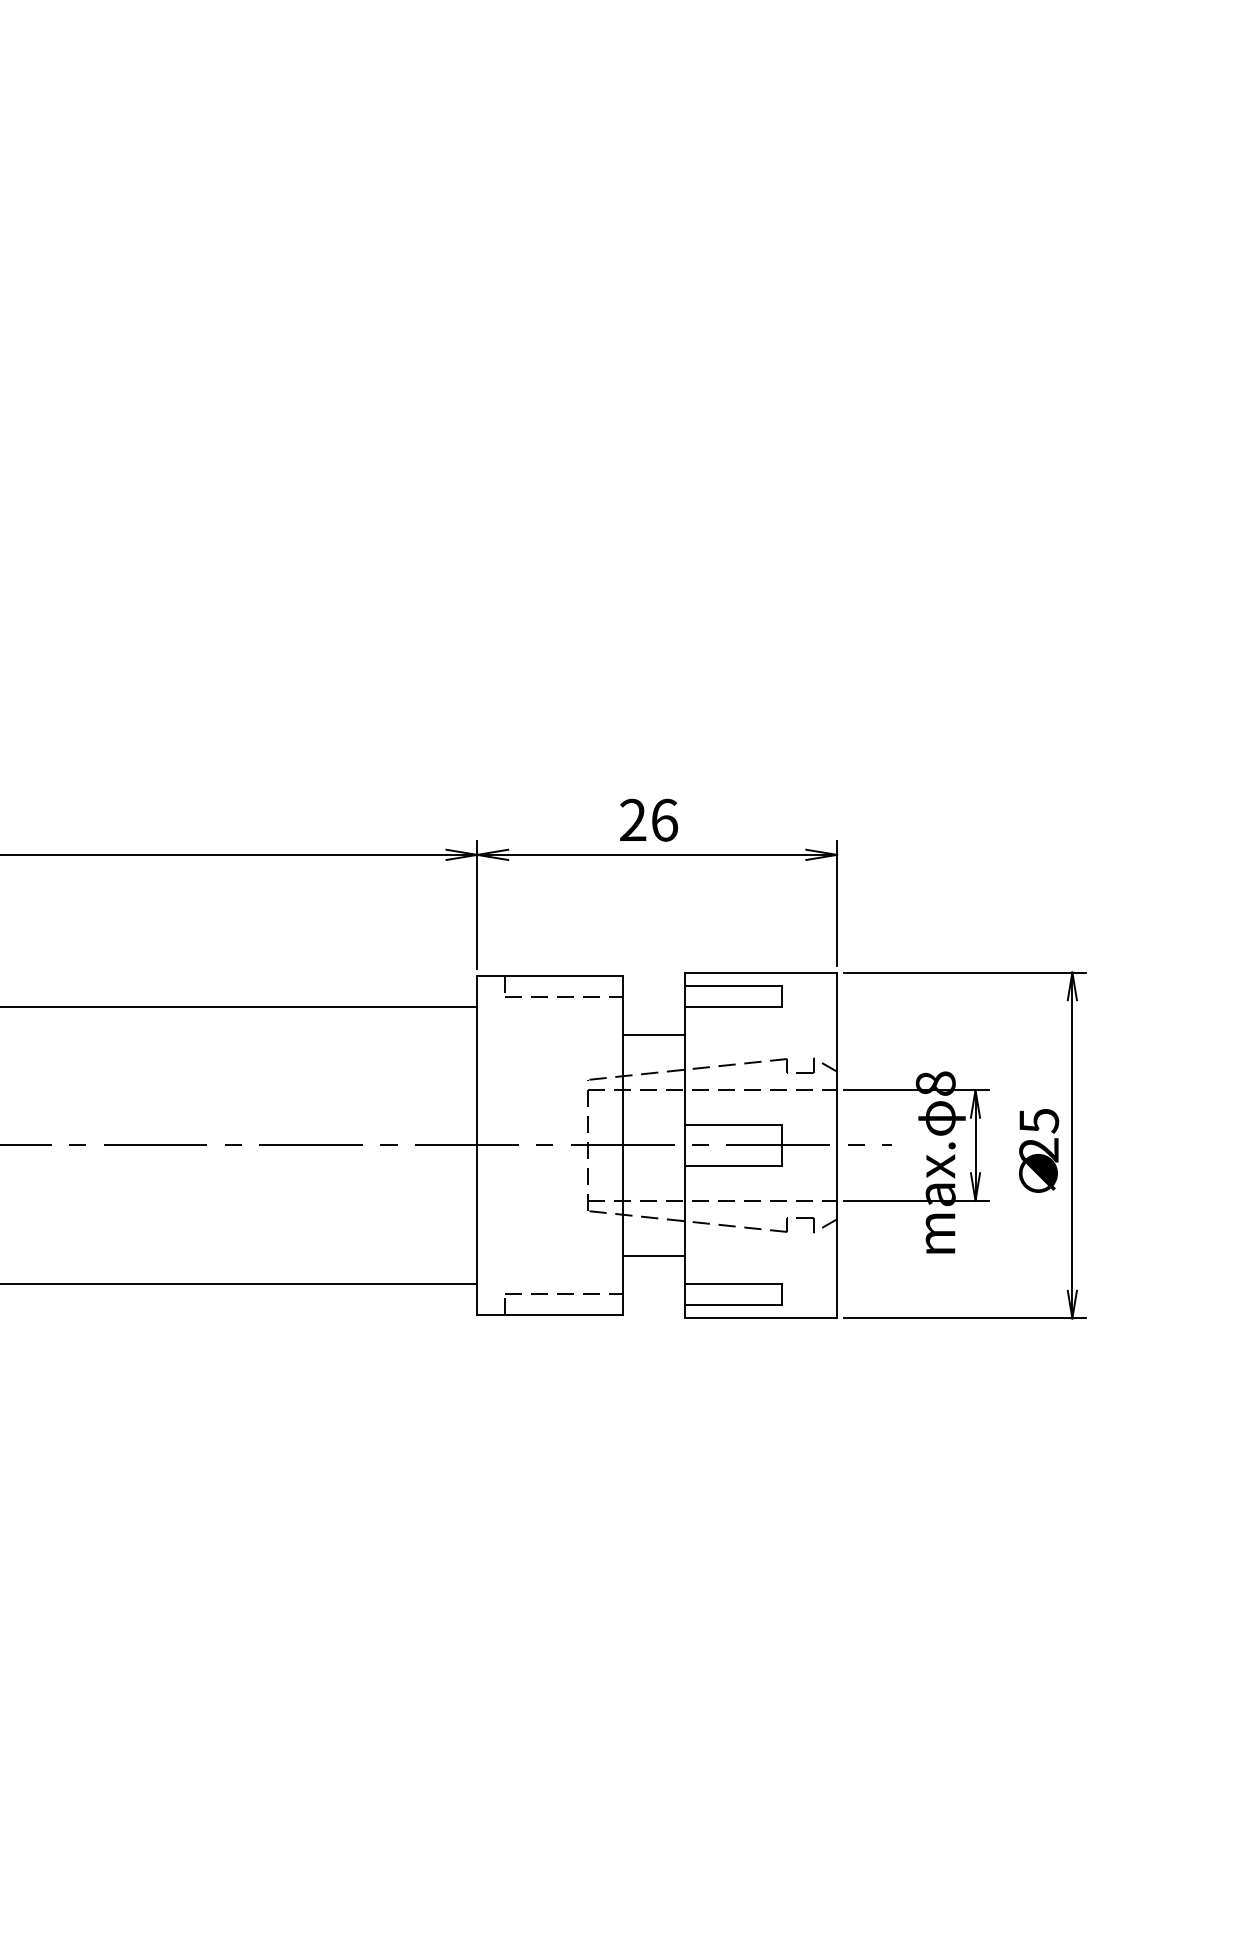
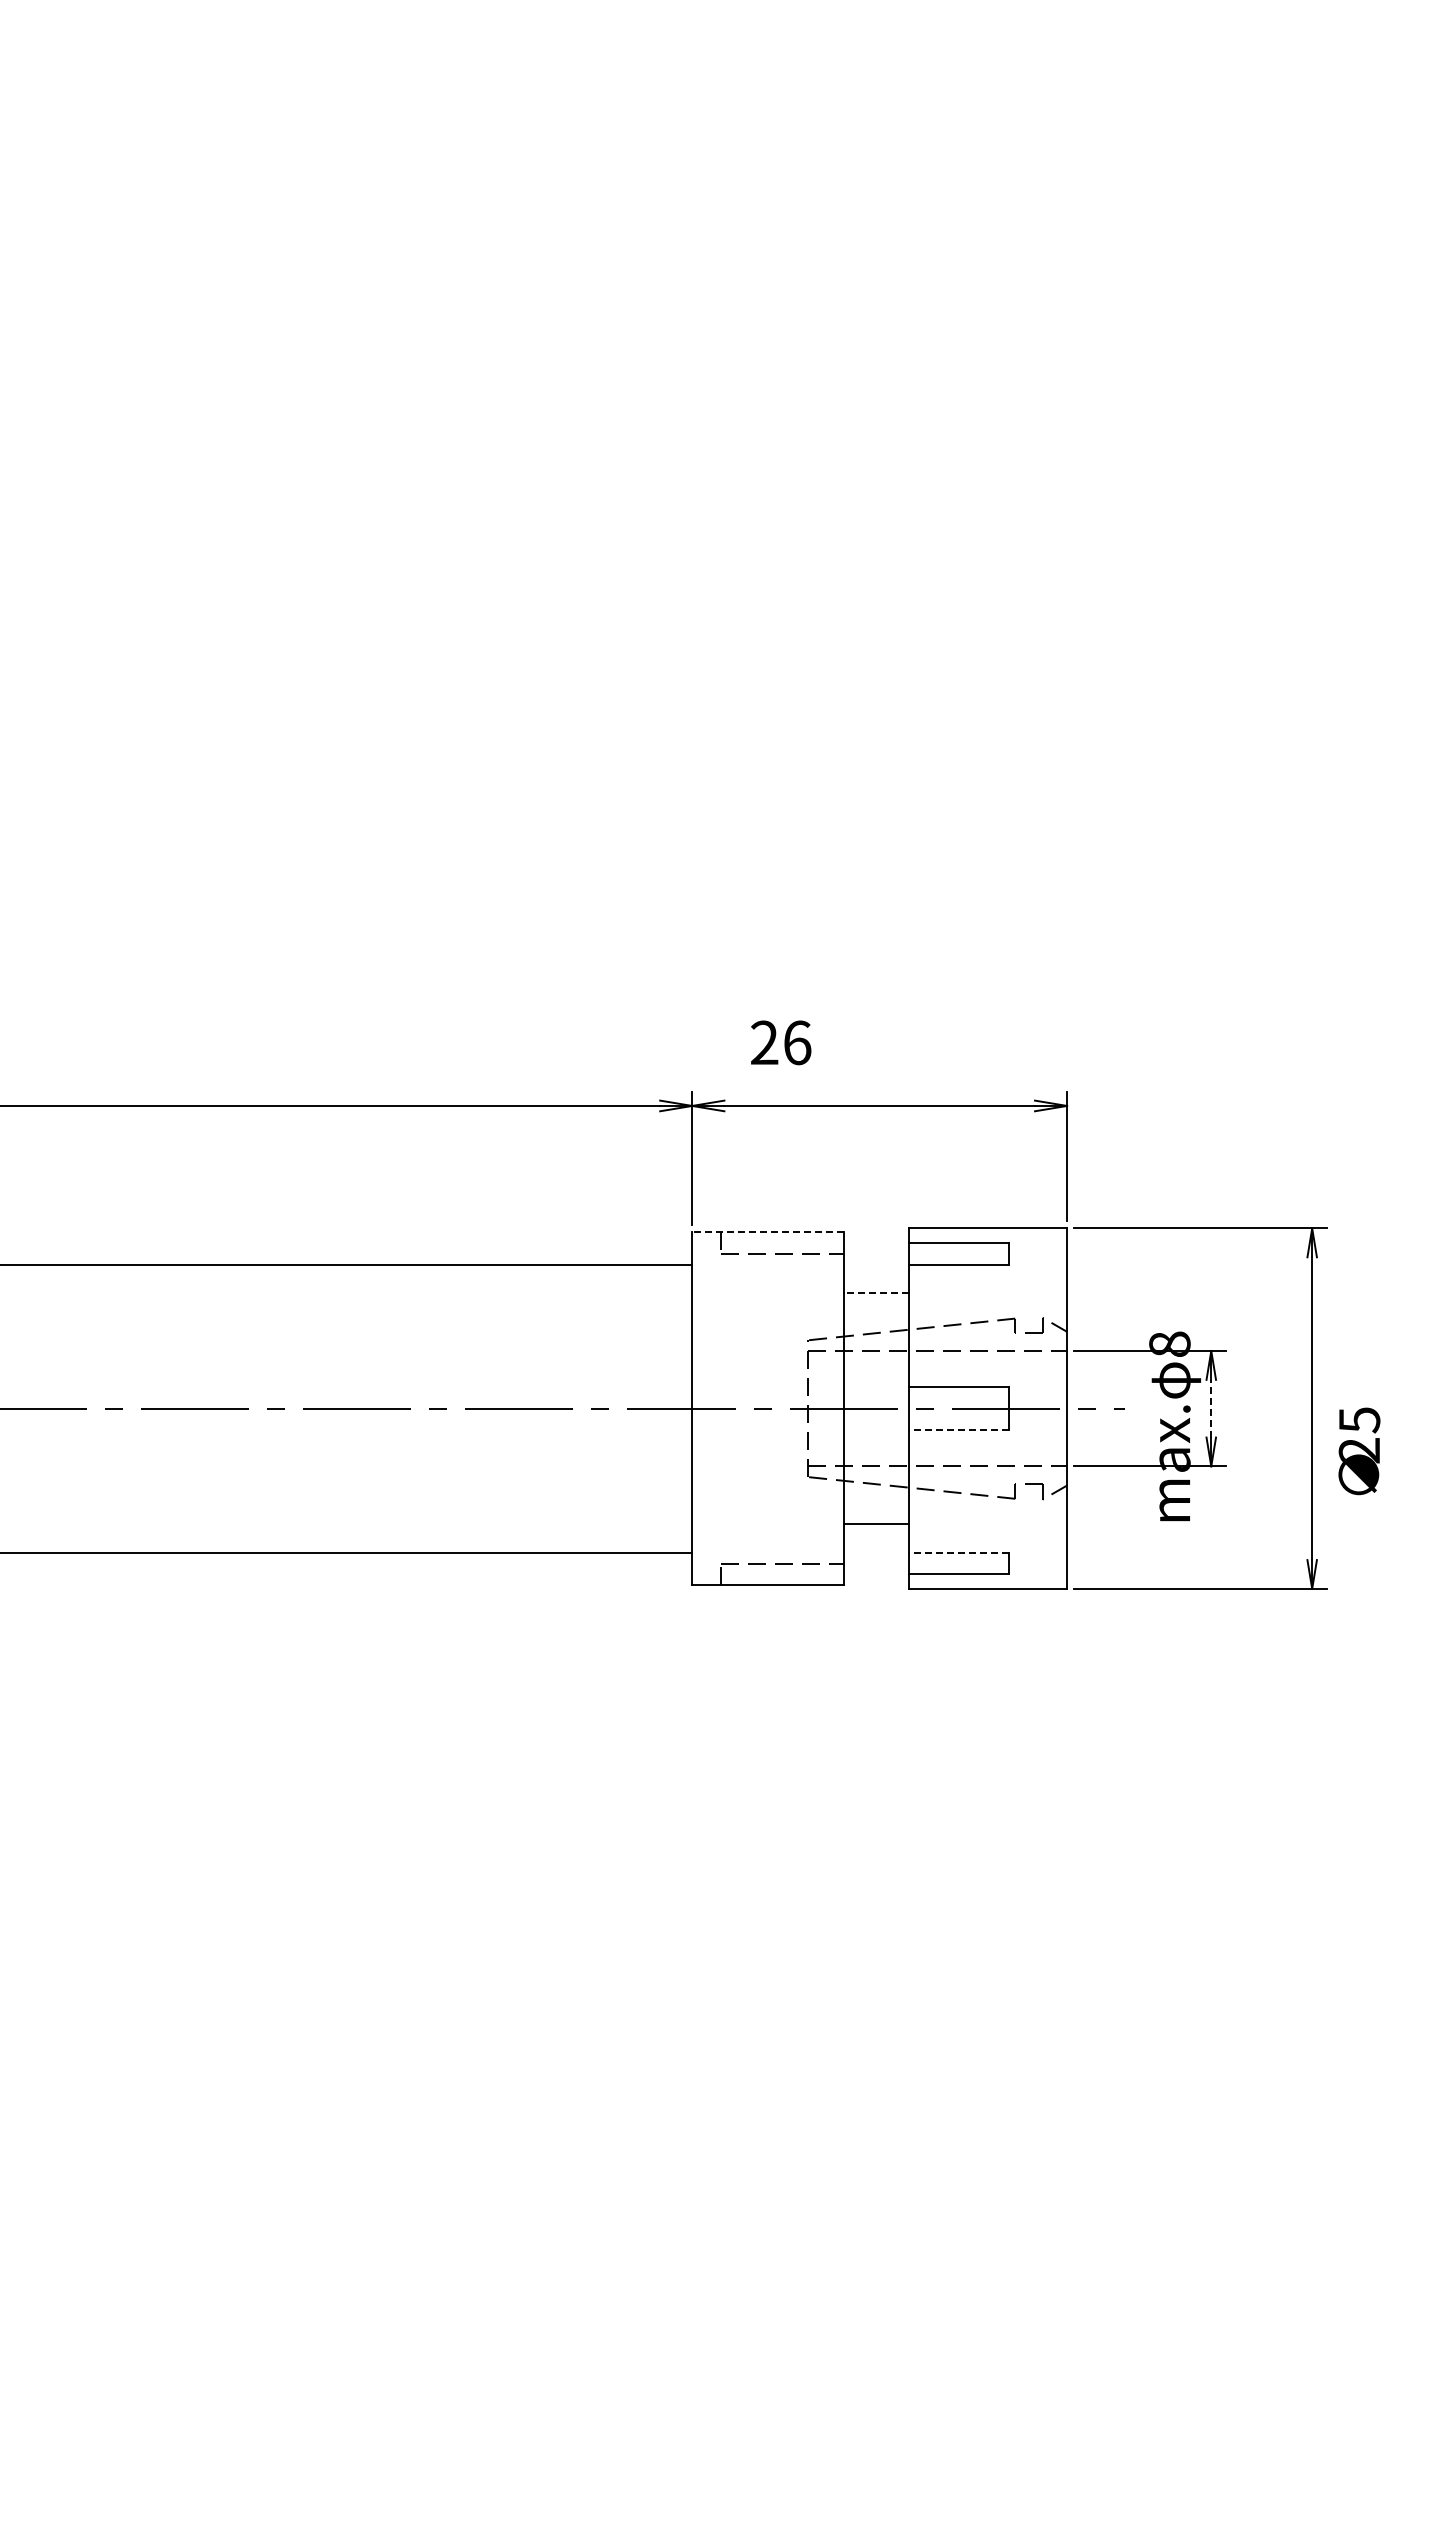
text: (649, 819) -> (781, 1042), moved
line: (549, 976) -> (767, 1232), solid -> dashed
line: (653, 1034) -> (875, 1293), solid -> dashed
line: (975, 1145) -> (1211, 1408), solid -> dashed
text: (1039, 1151) -> (1359, 1451), moved
line: (732, 1166) -> (958, 1430), solid -> dashed
line: (732, 1283) -> (958, 1552), solid -> dashed

